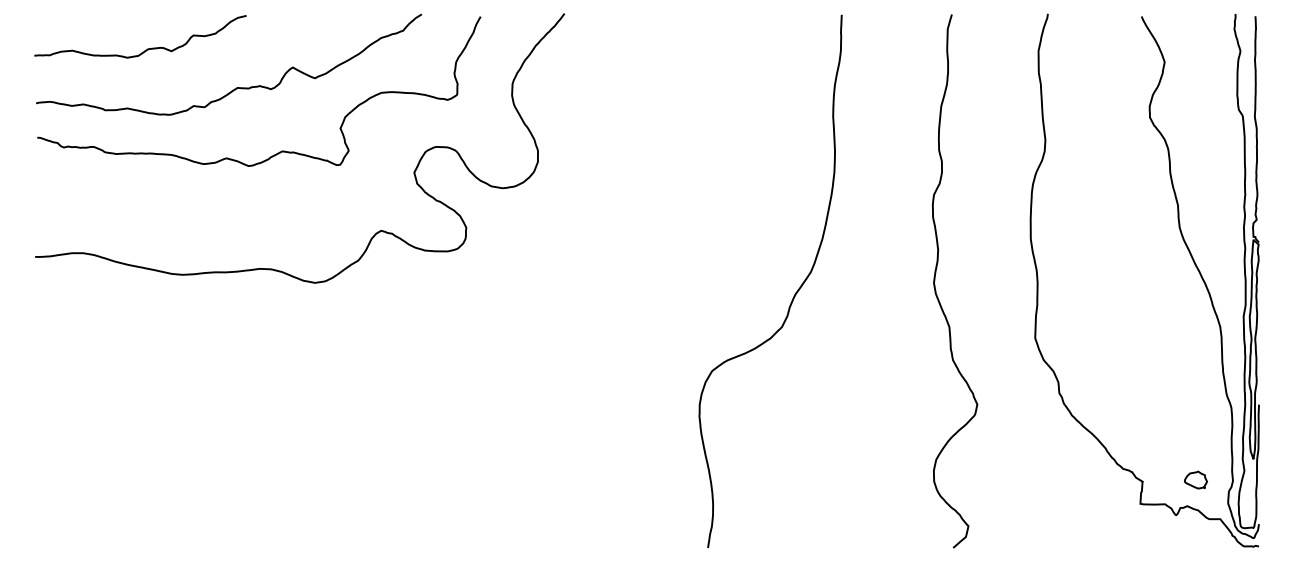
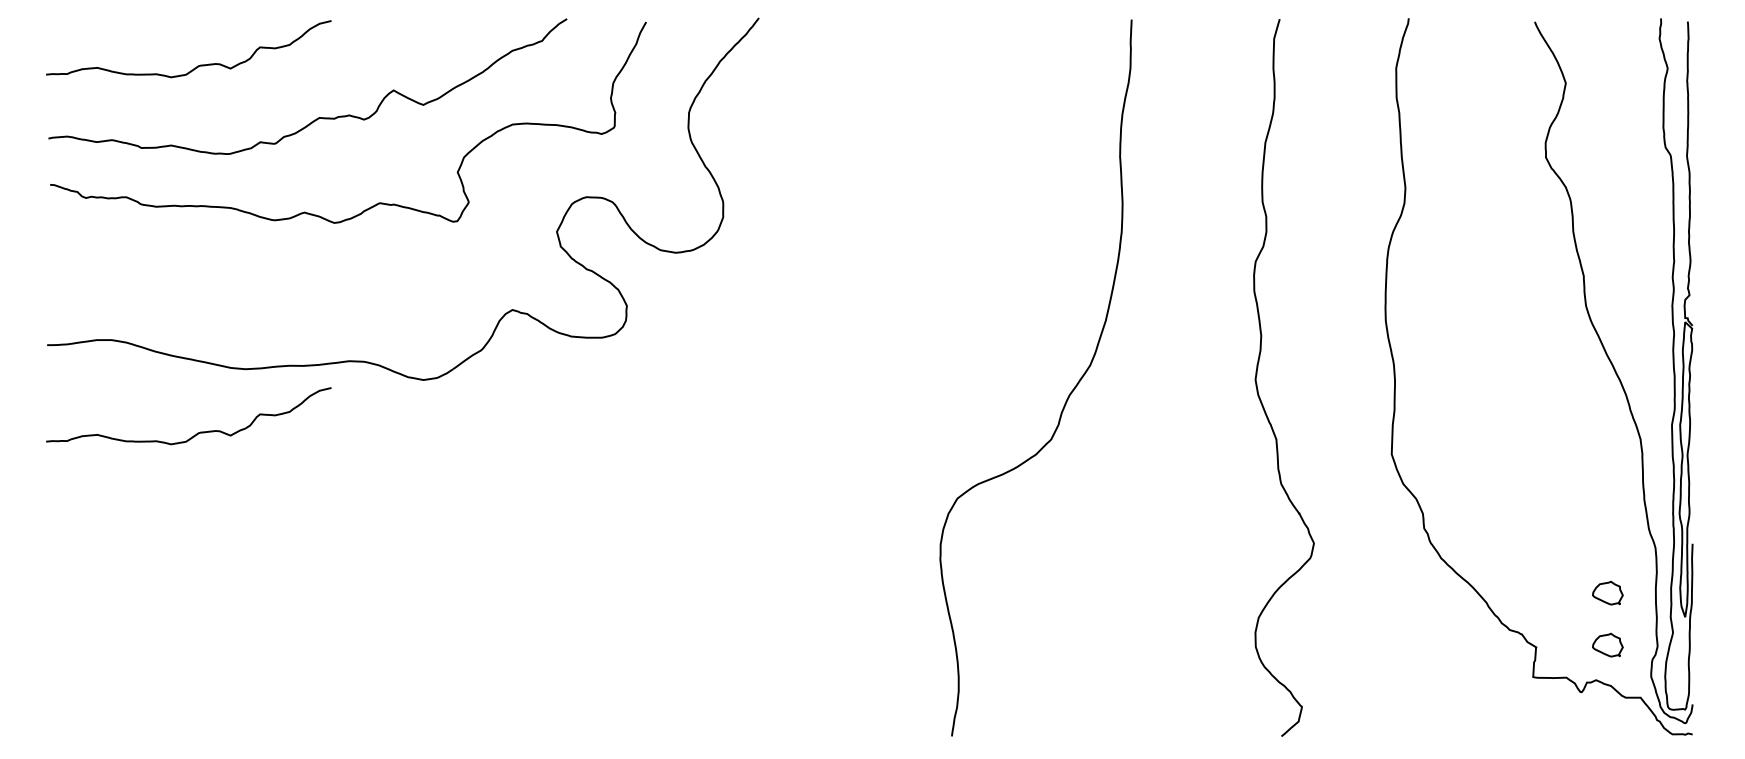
curve: (146, 321) -> (197, 432), added
part: (1195, 440) -> (1607, 592), added

